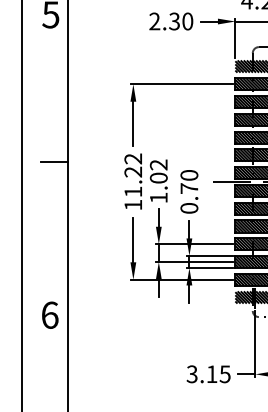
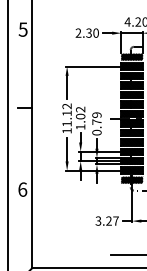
text: (132, 172) -> (66, 113), 11.22 -> 11.12
text: (188, 174) -> (96, 114), 0.70 -> 0.79
text: (218, 373) -> (112, 220), 3.15 -> 3.27

